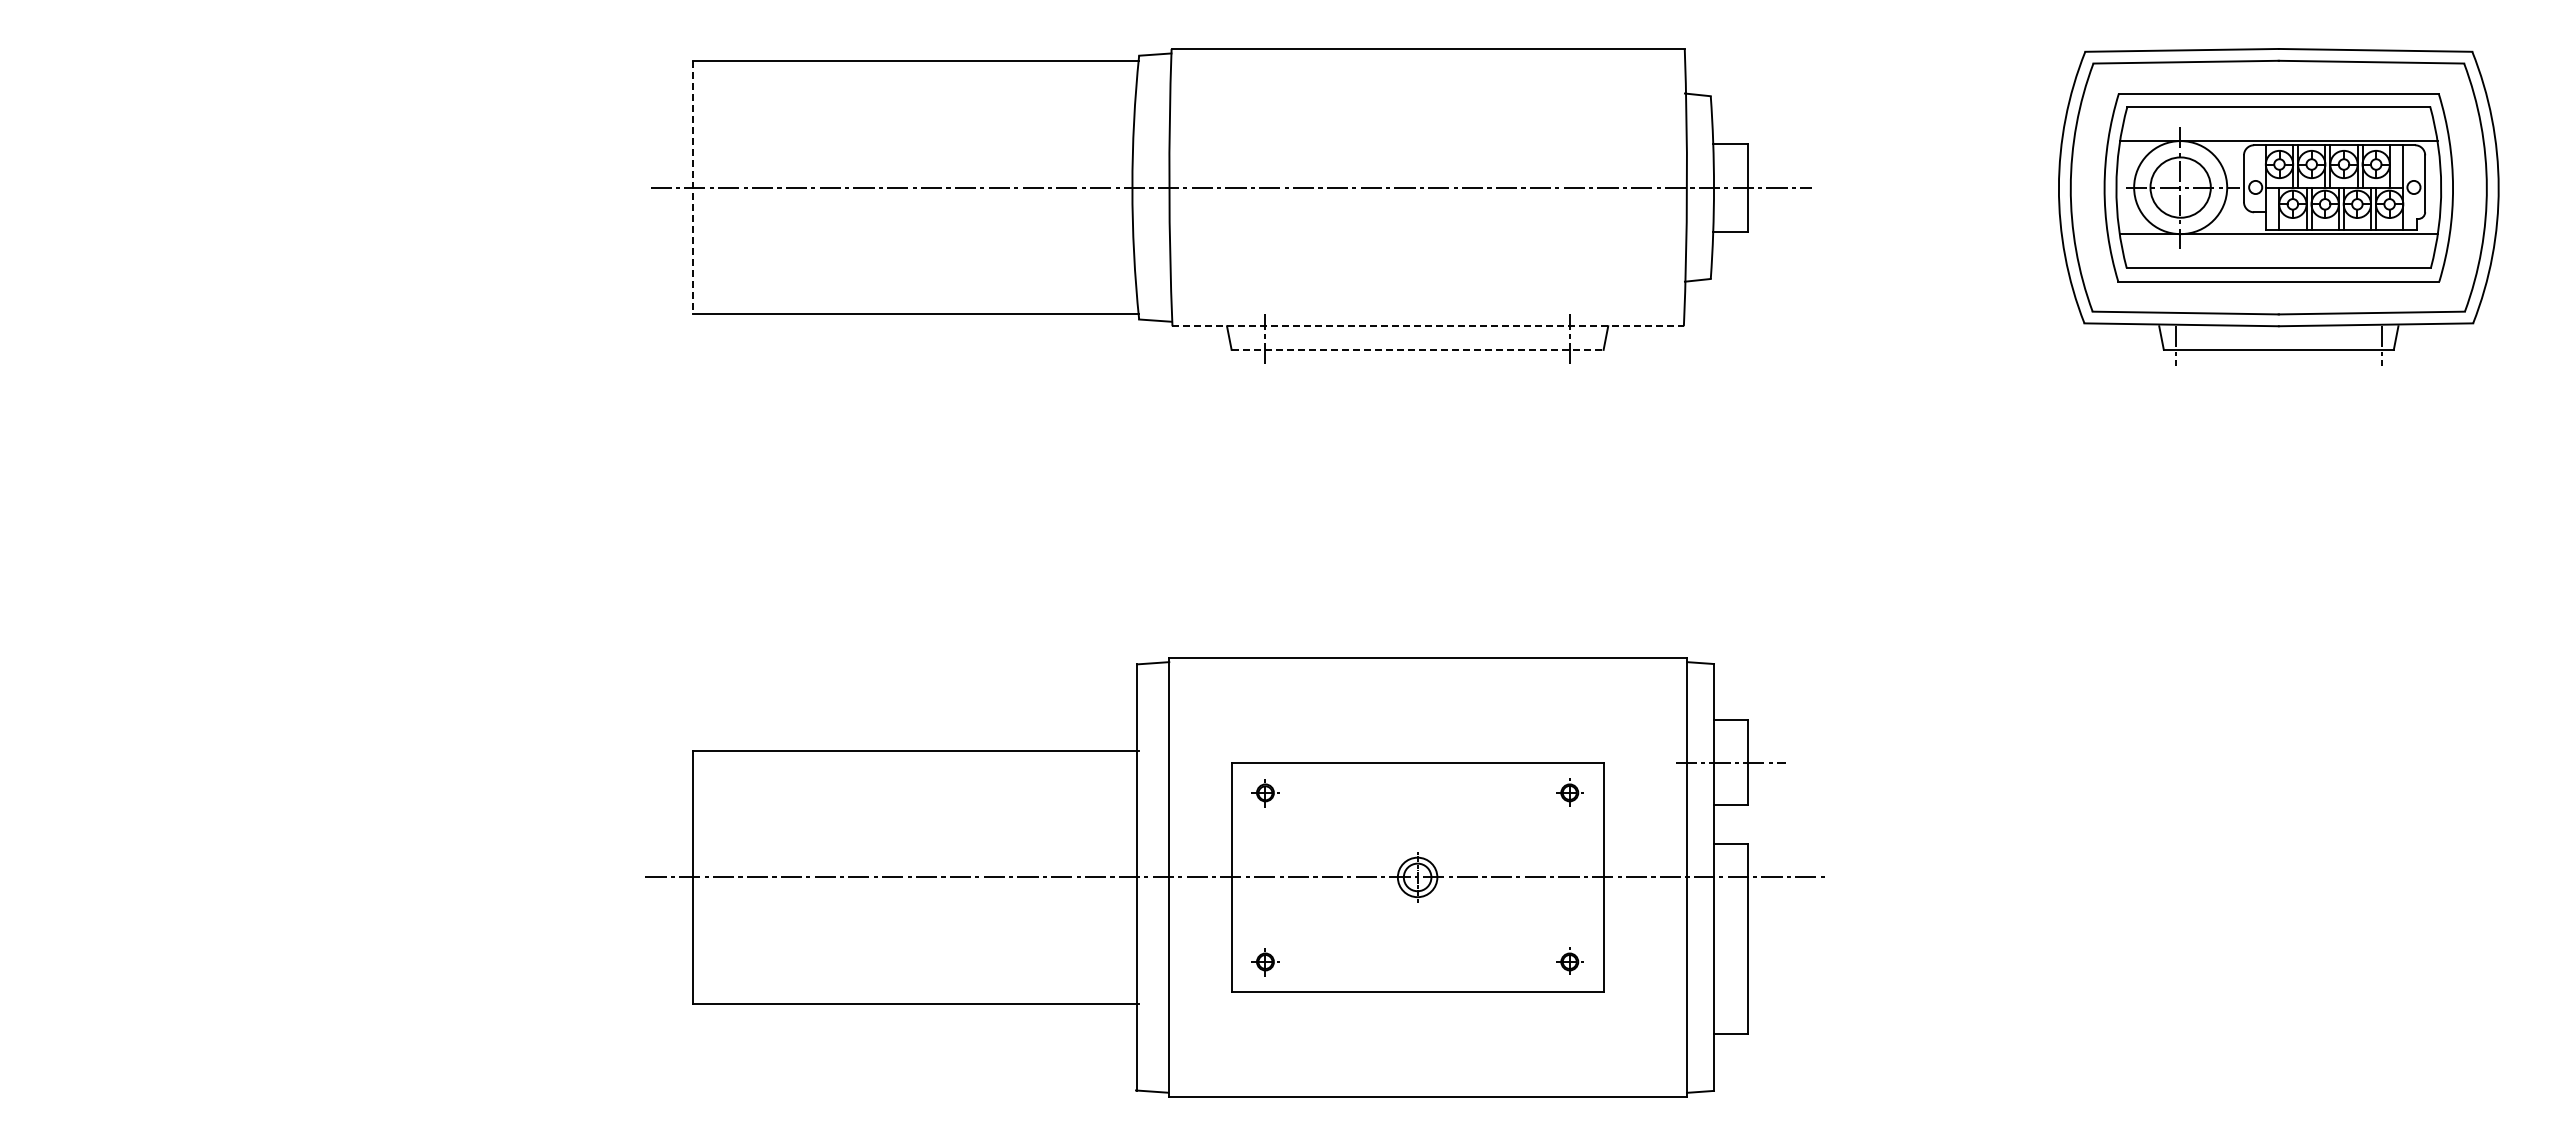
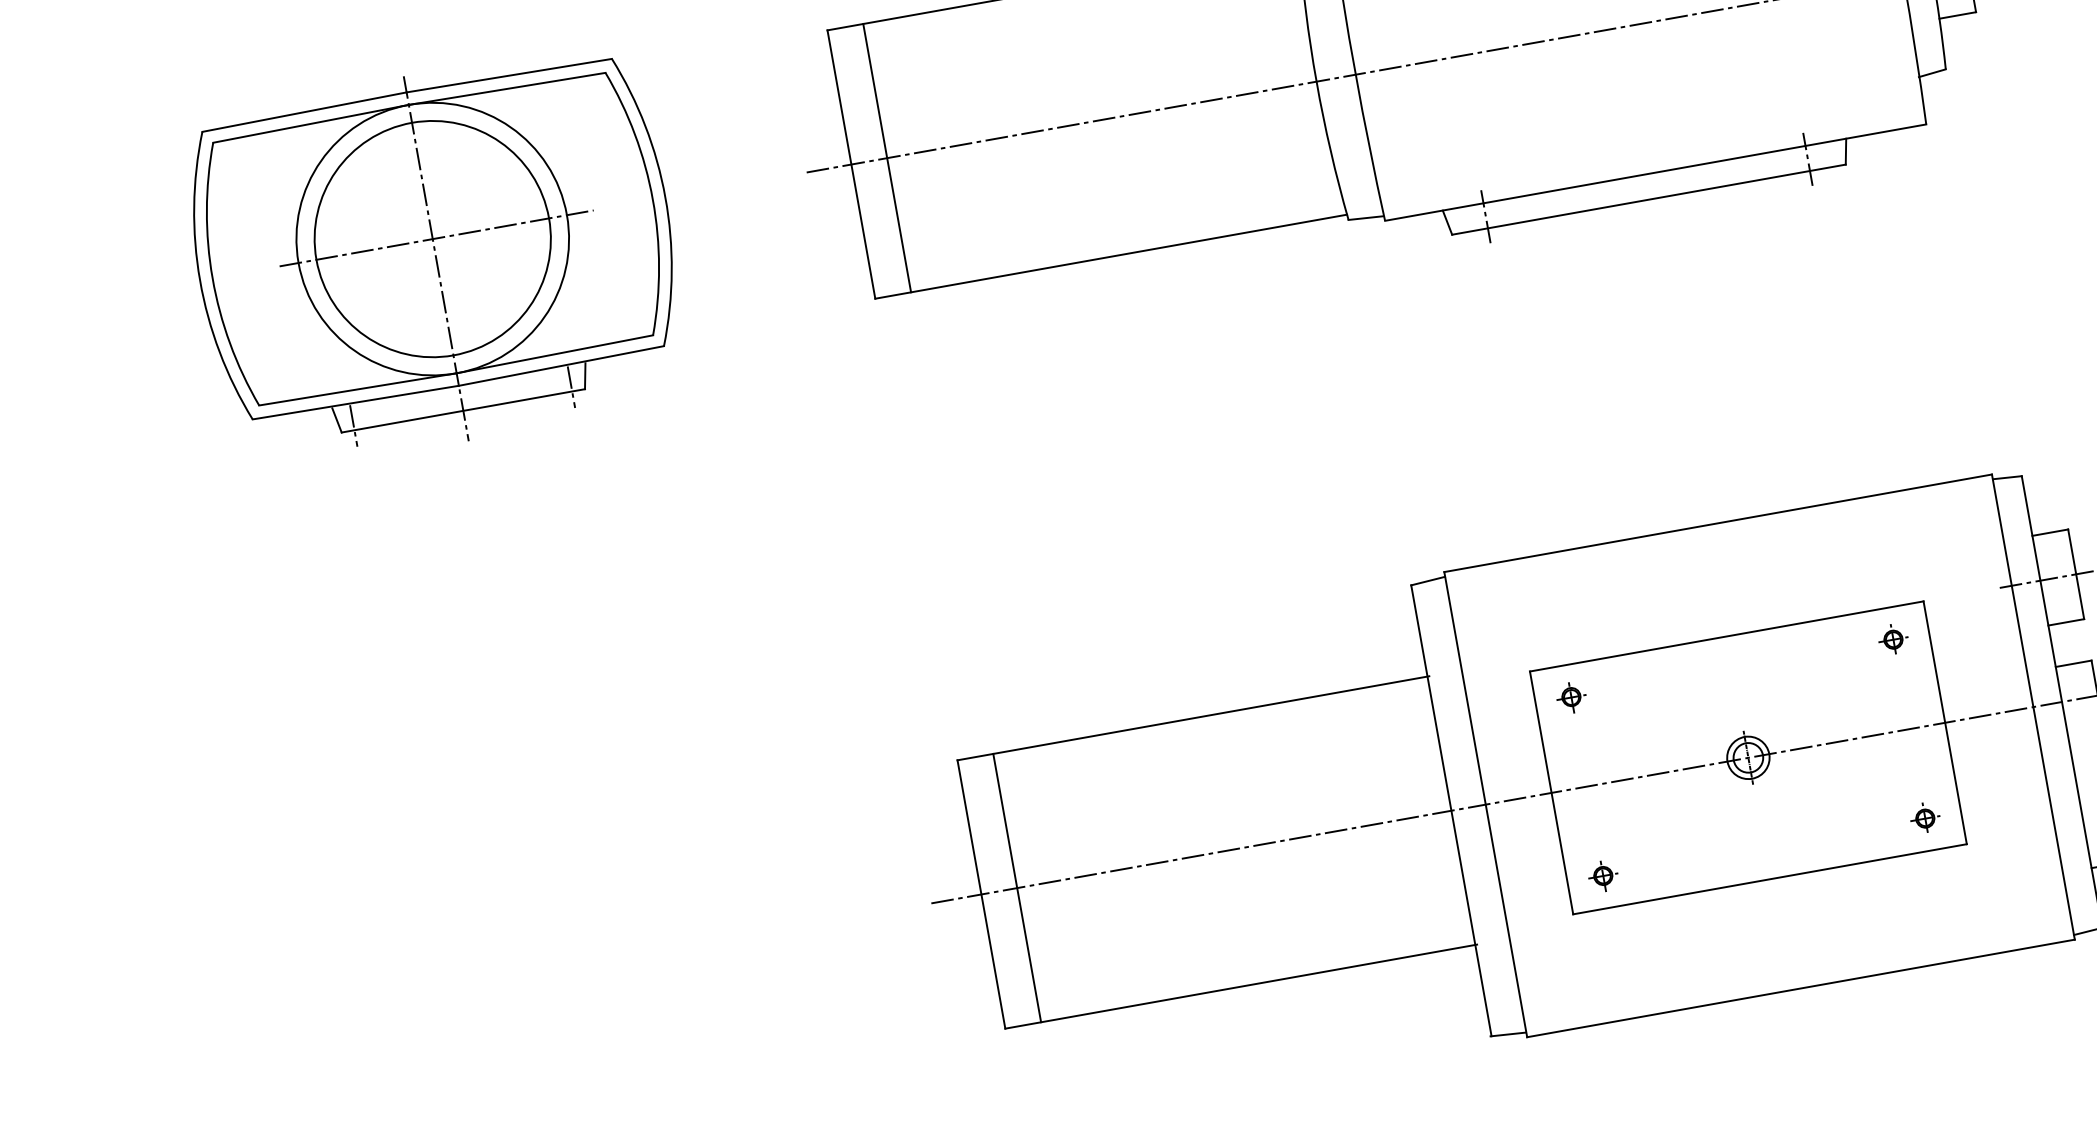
line: (692, 187) -> (851, 164), dashed -> solid
line: (726, 187) -> (887, 158), added
part: (296, 206) -> (435, 259), added
line: (1428, 326) -> (1656, 172), dashed -> solid
line: (1417, 349) -> (1648, 199), dashed -> solid
line: (726, 877) -> (1017, 888), added

